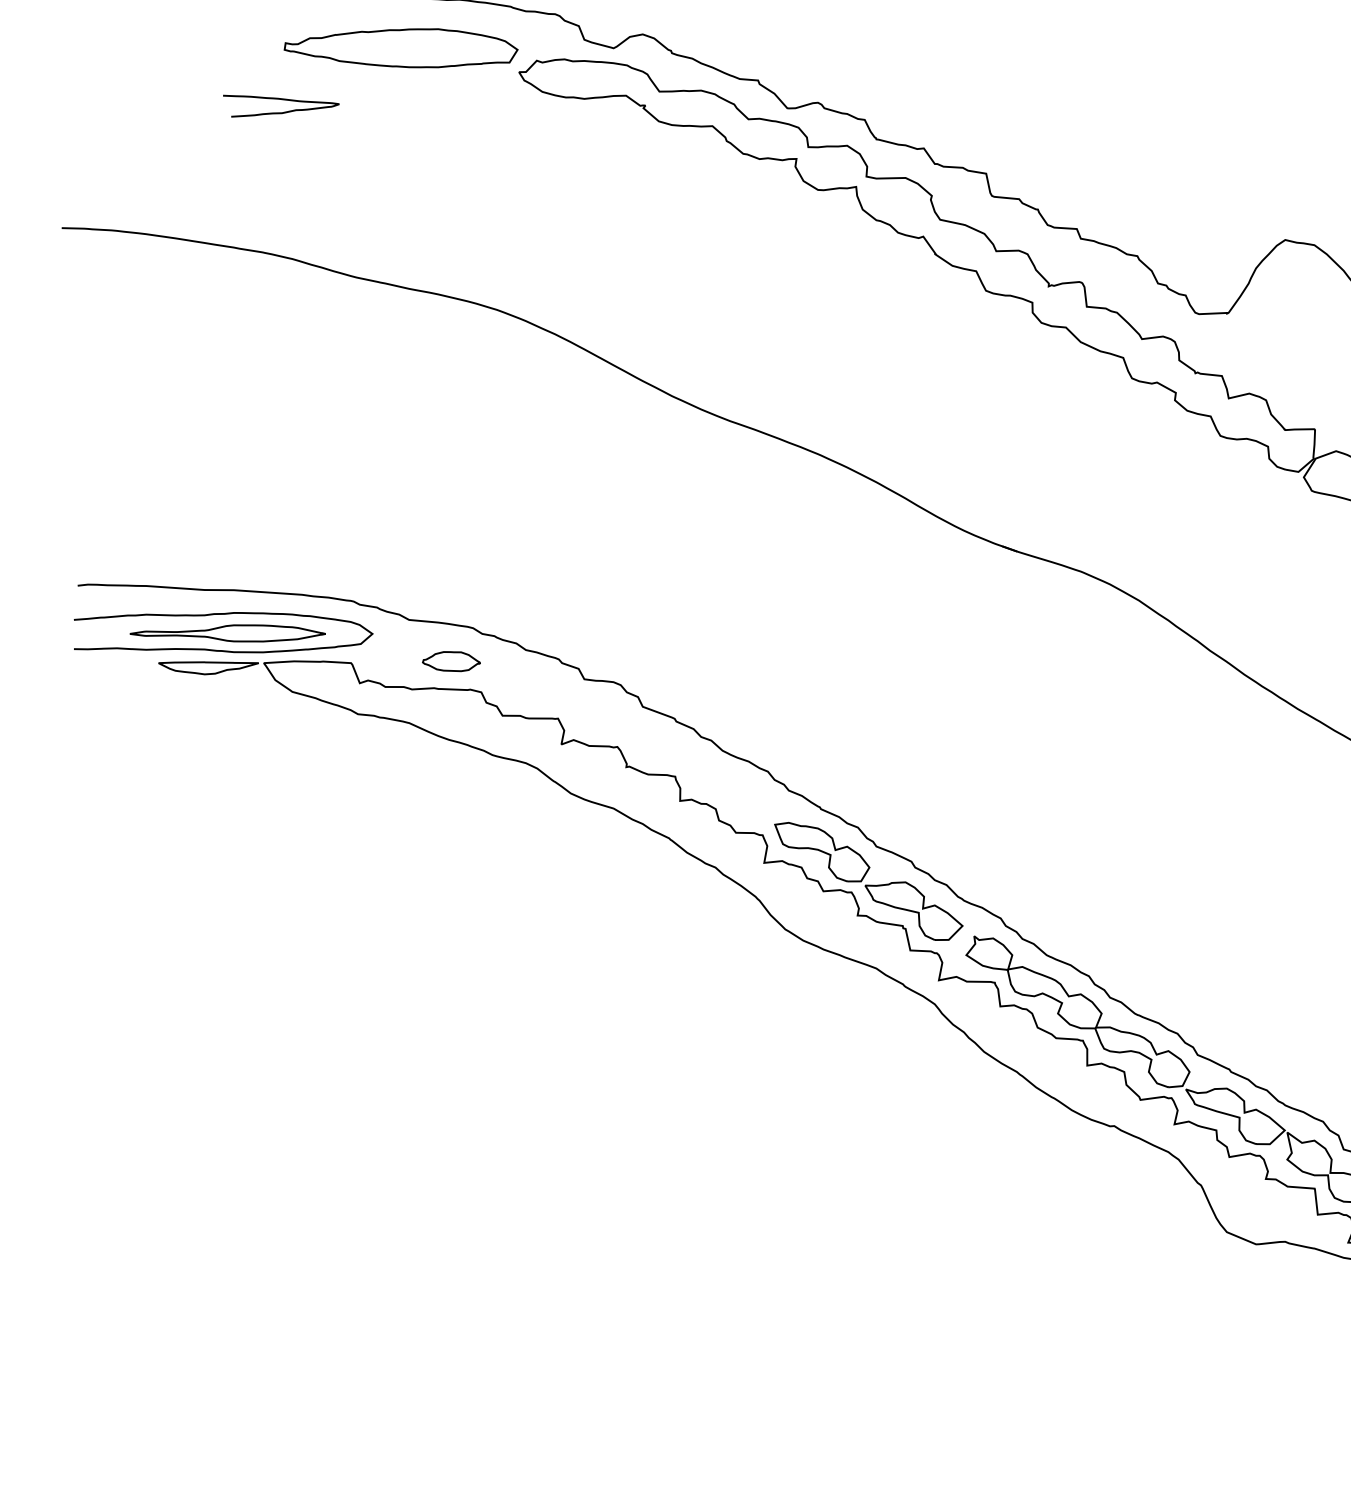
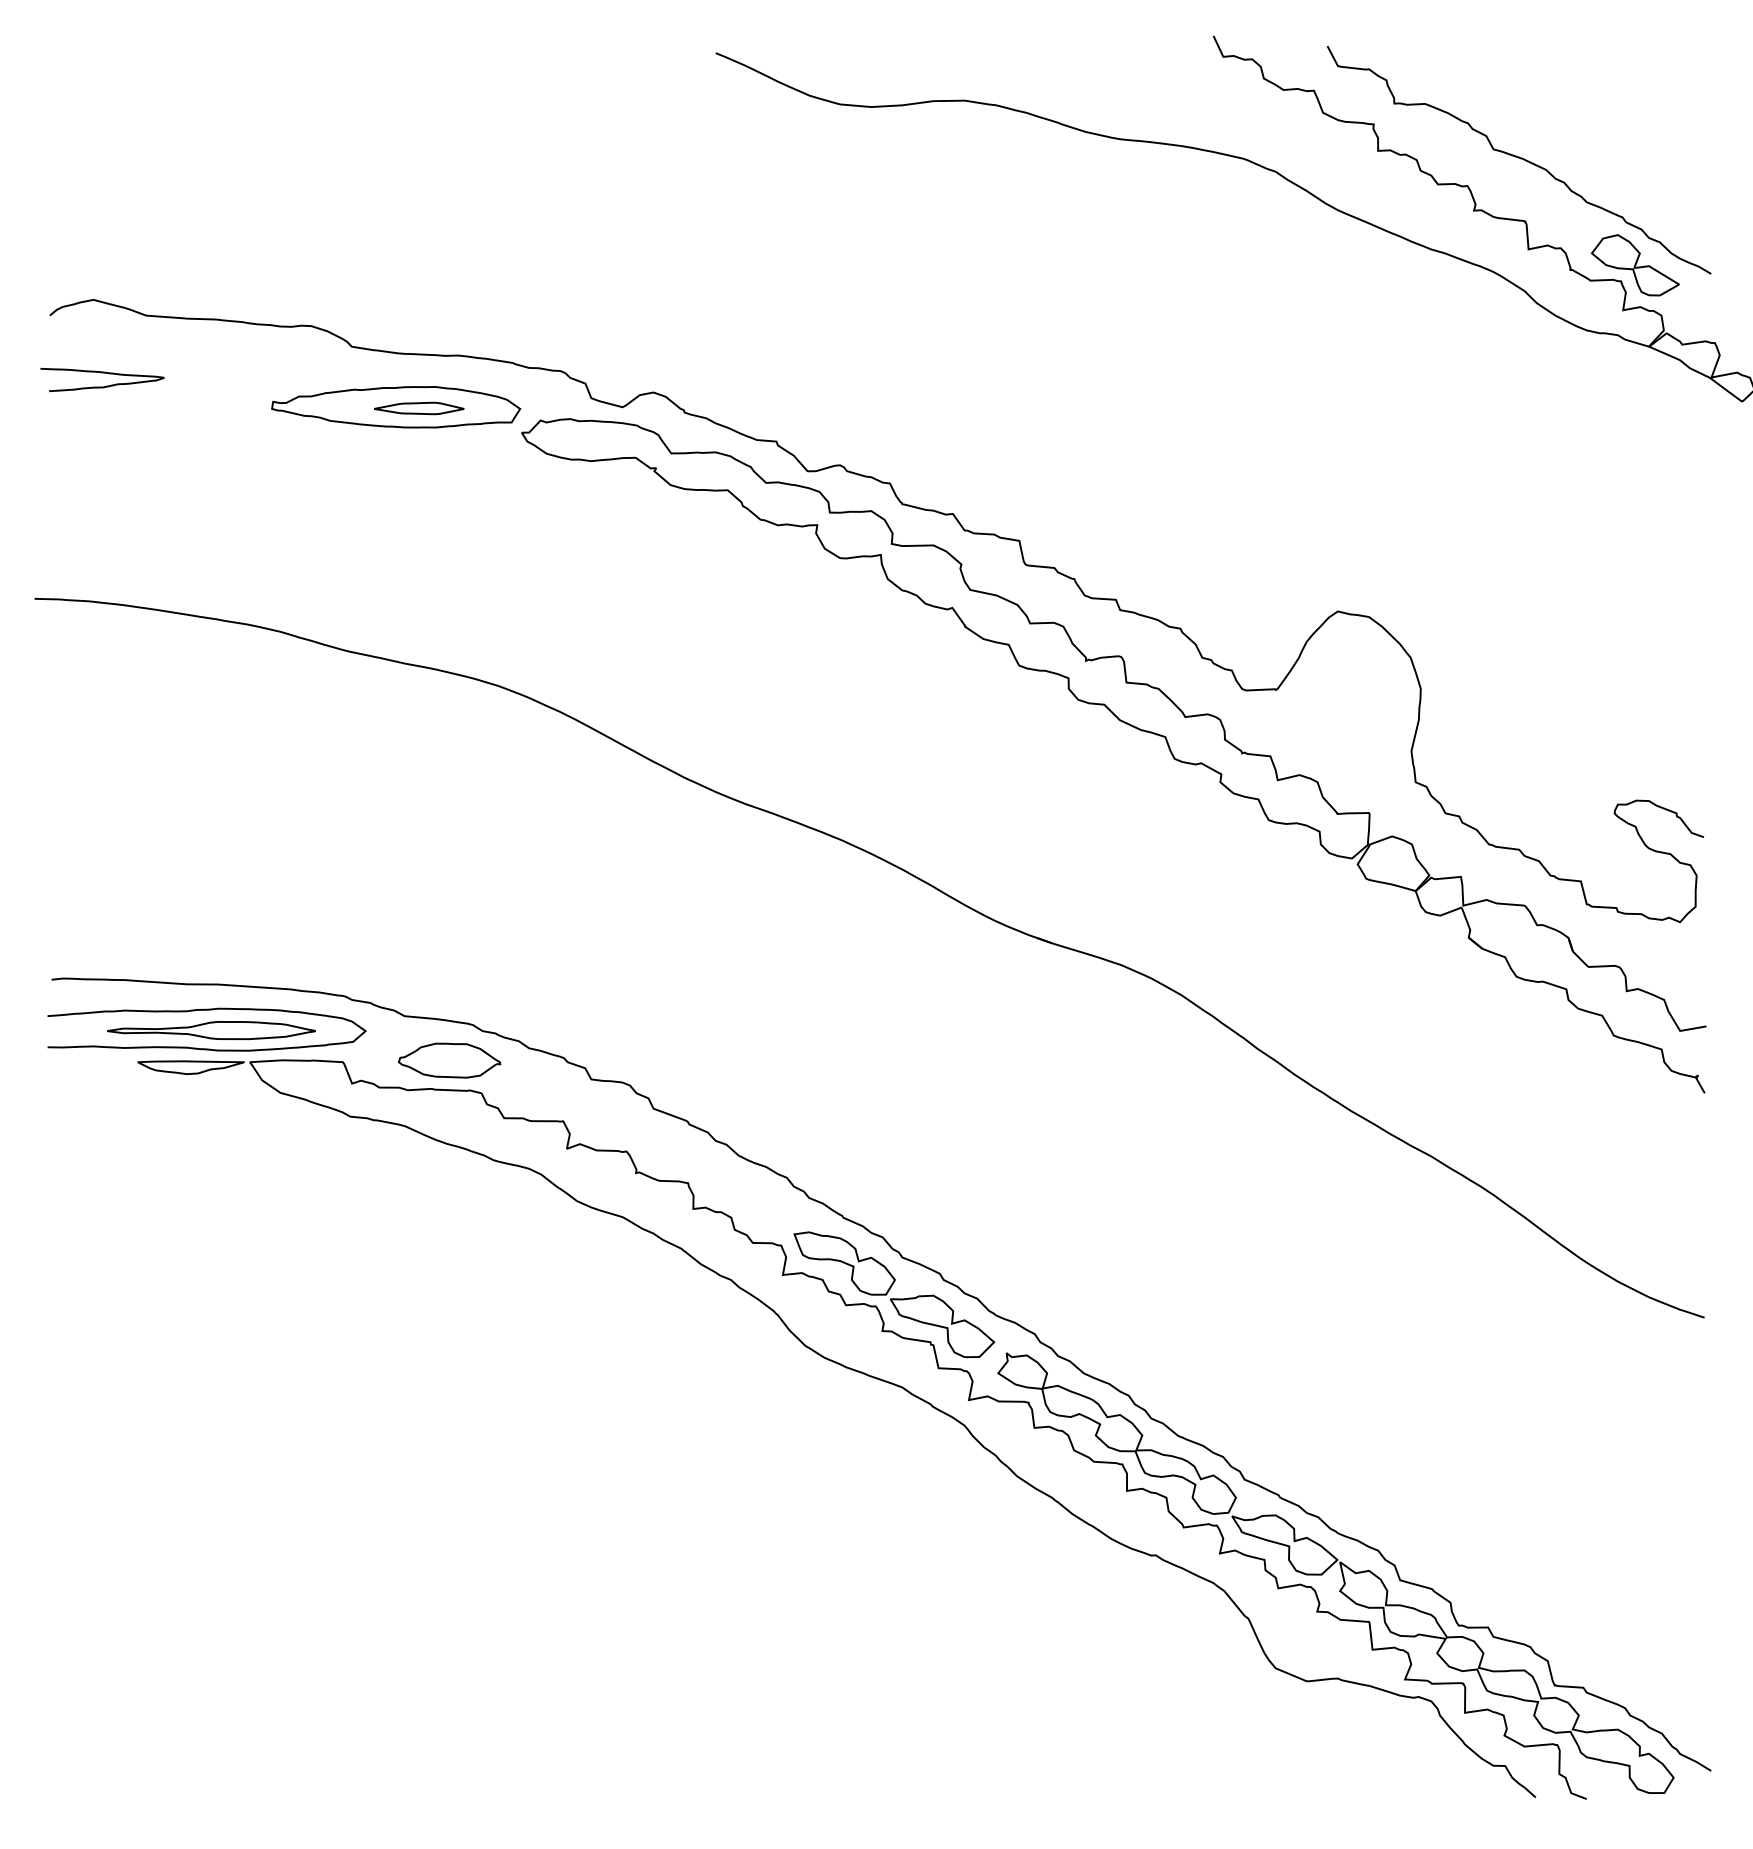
part: (423, 49) -> (419, 408), added
curve: (281, 100) -> (102, 373), moved
part: (451, 661) -> (449, 1060), size x1.67

